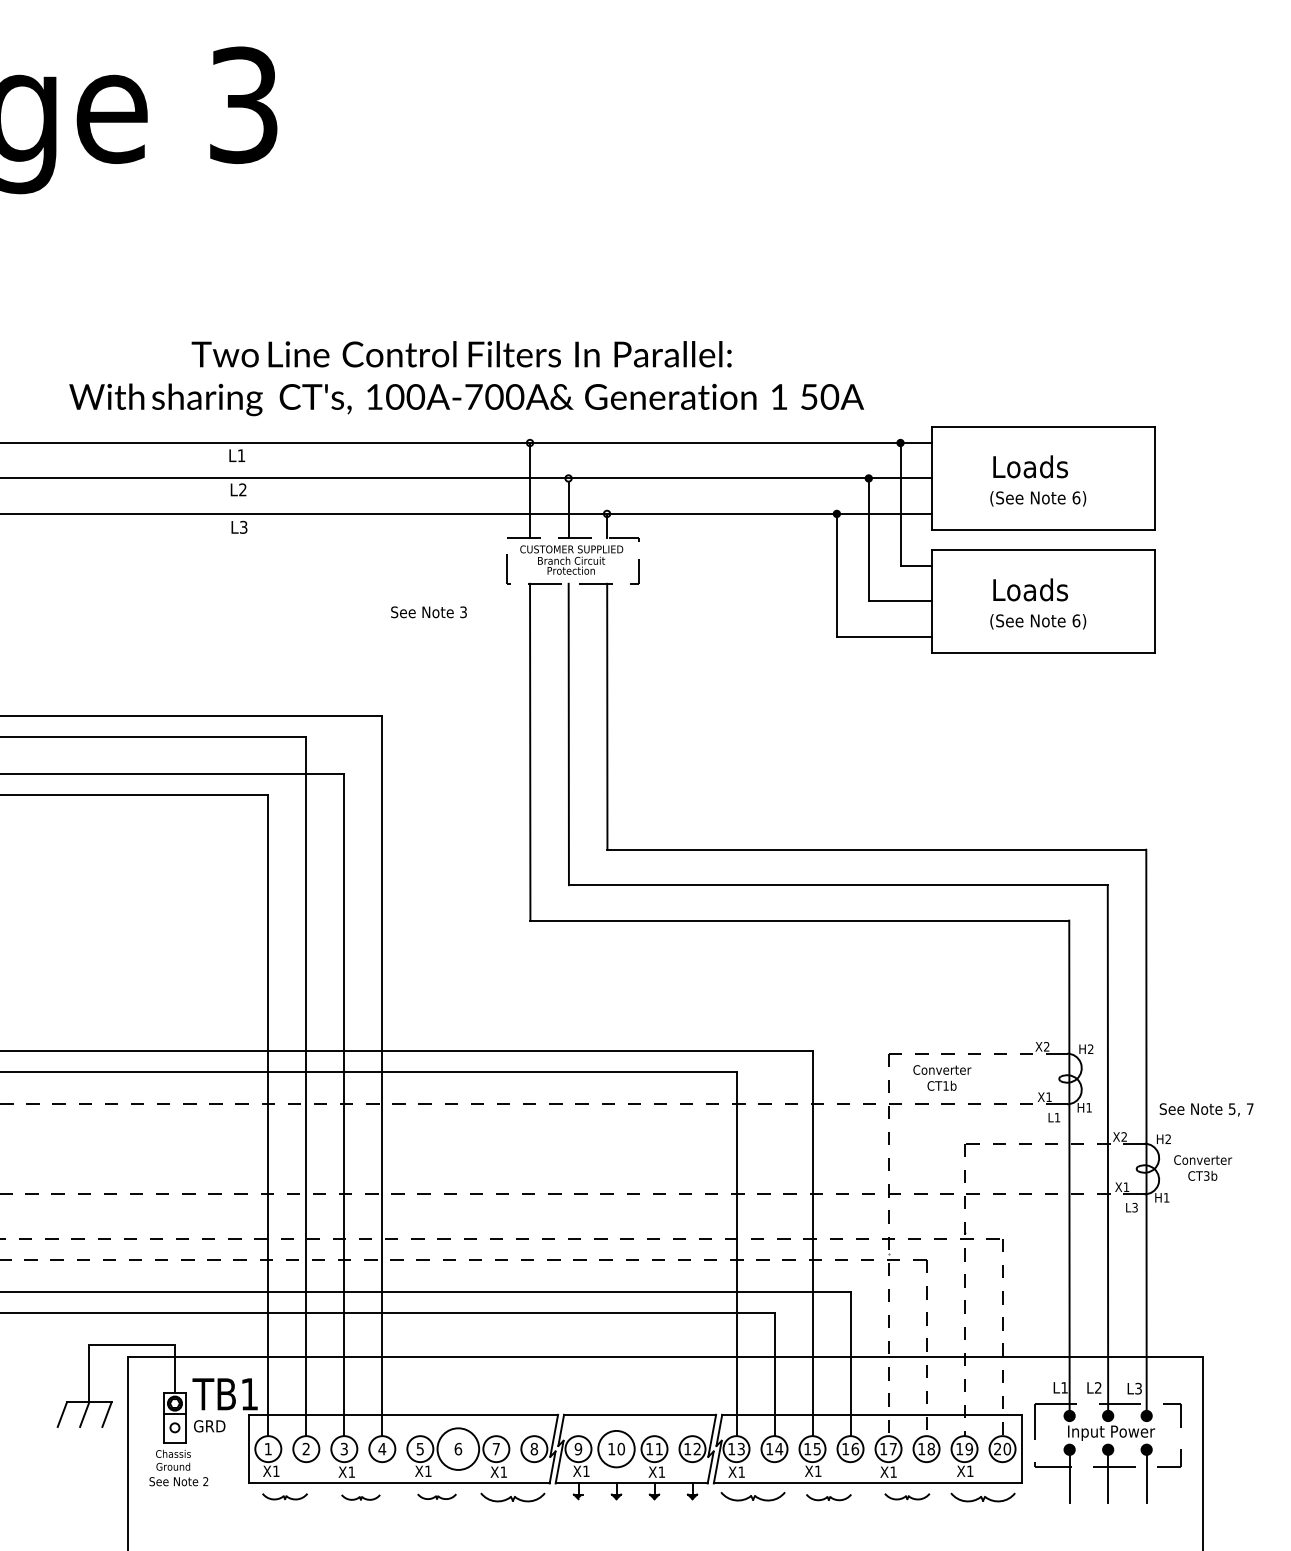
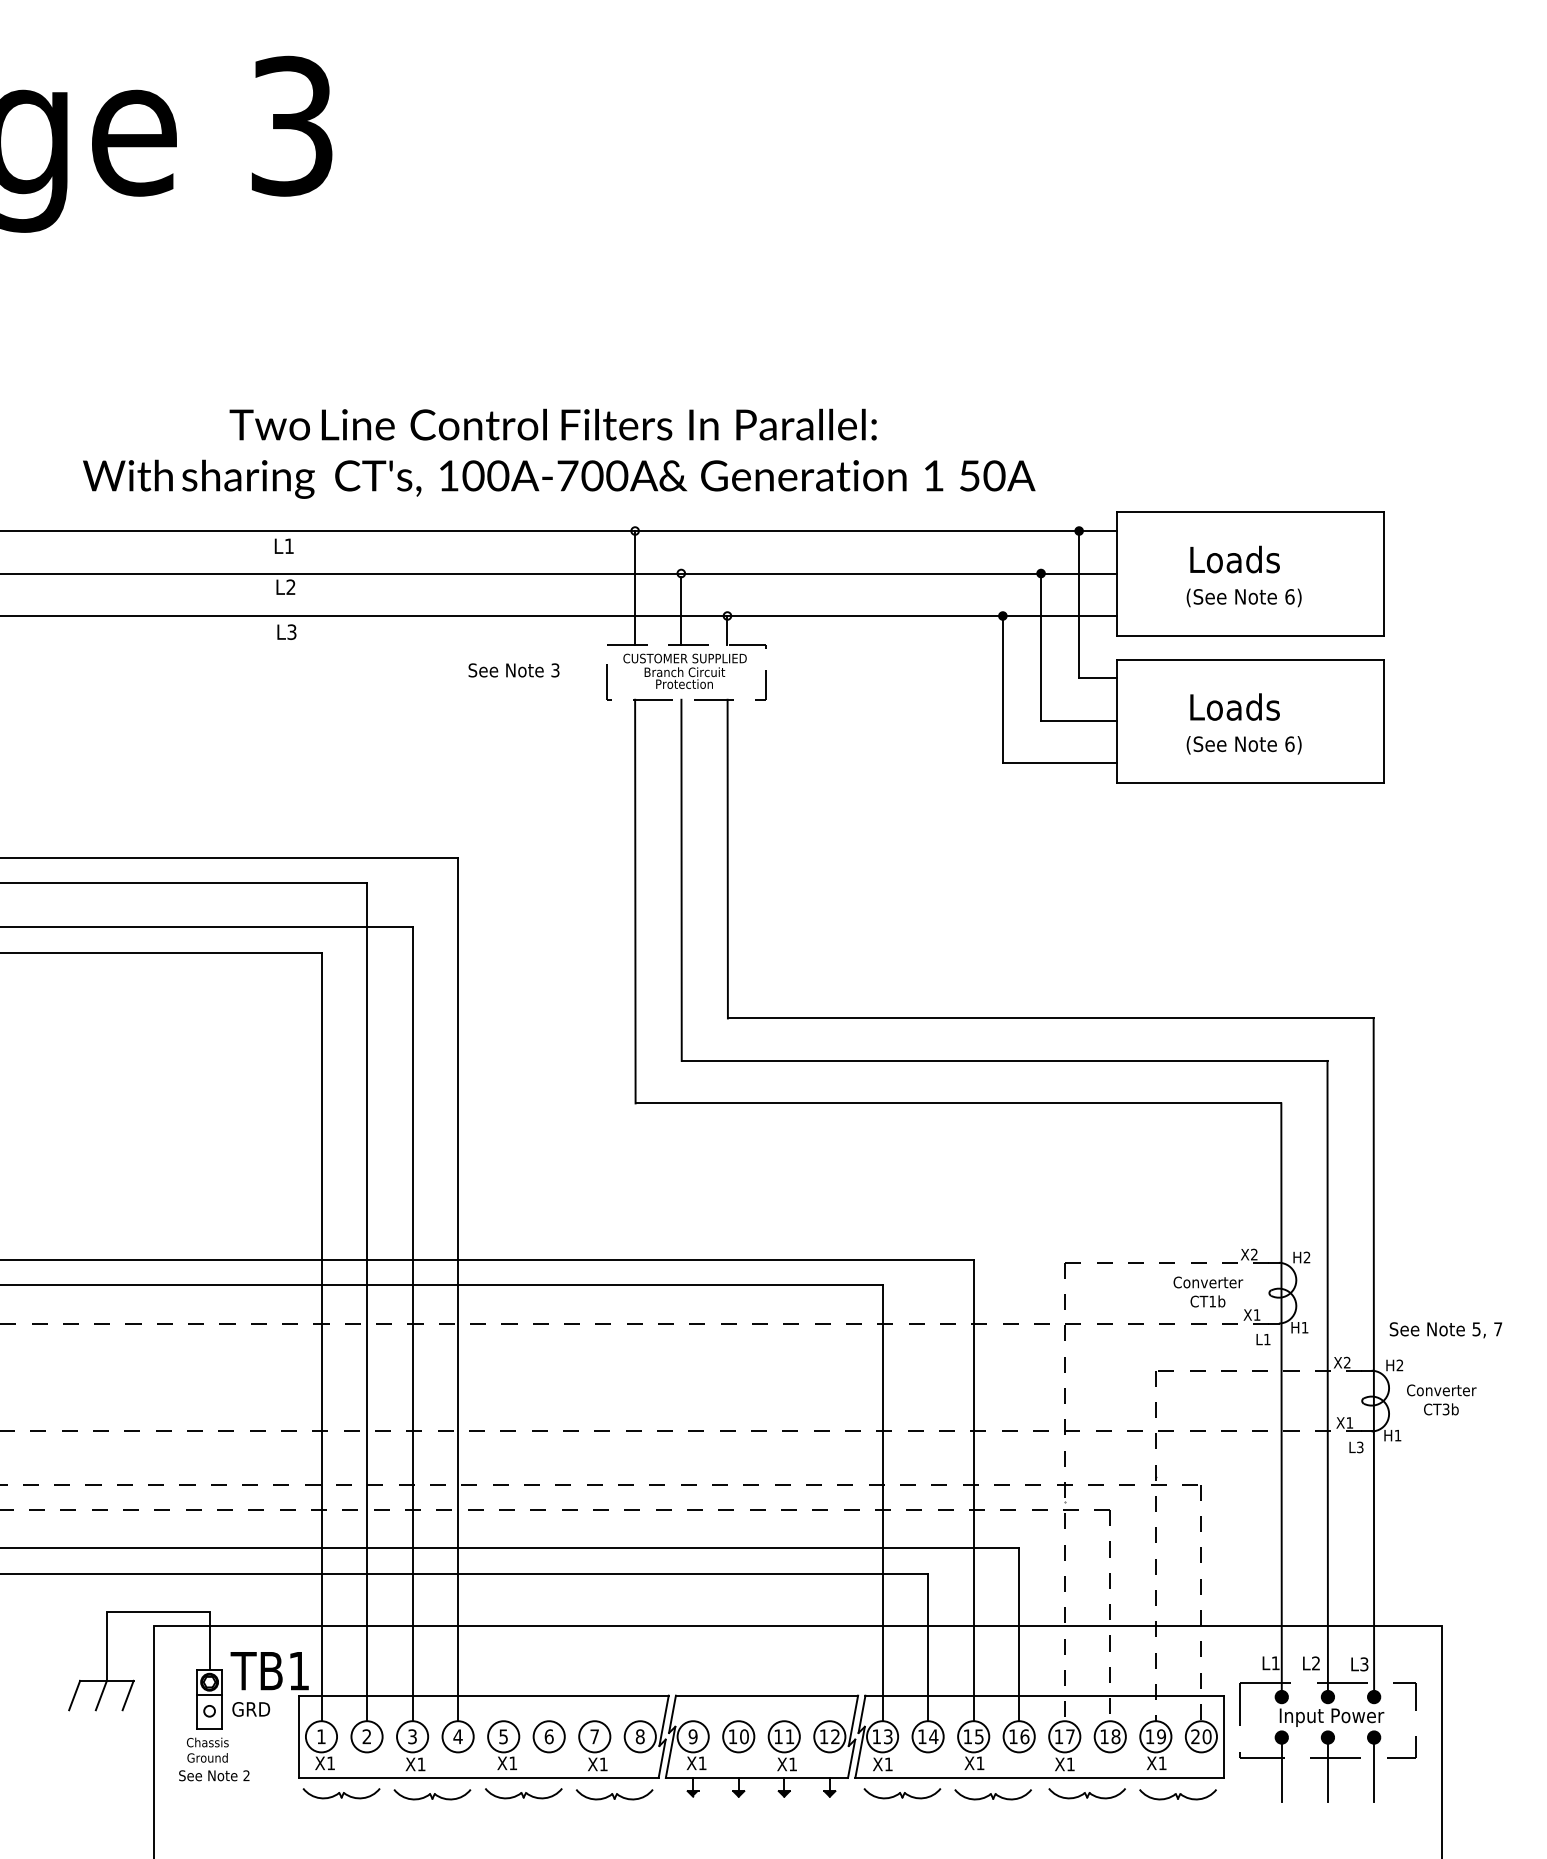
text: (428, 612) -> (513, 670), moved
text: (942, 1077) -> (1208, 1291), moved
circle: (458, 1449) -> (549, 1737), size x0.62
circle: (616, 1449) -> (738, 1737), size x0.71
part: (284, 1496) -> (340, 1793), size x1.43
part: (436, 1496) -> (523, 1793), size x1.67
part: (907, 1496) -> (1087, 1793), size x1.43
part: (360, 1497) -> (431, 1794), size x1.67
part: (828, 1497) -> (992, 1794), size x1.43

